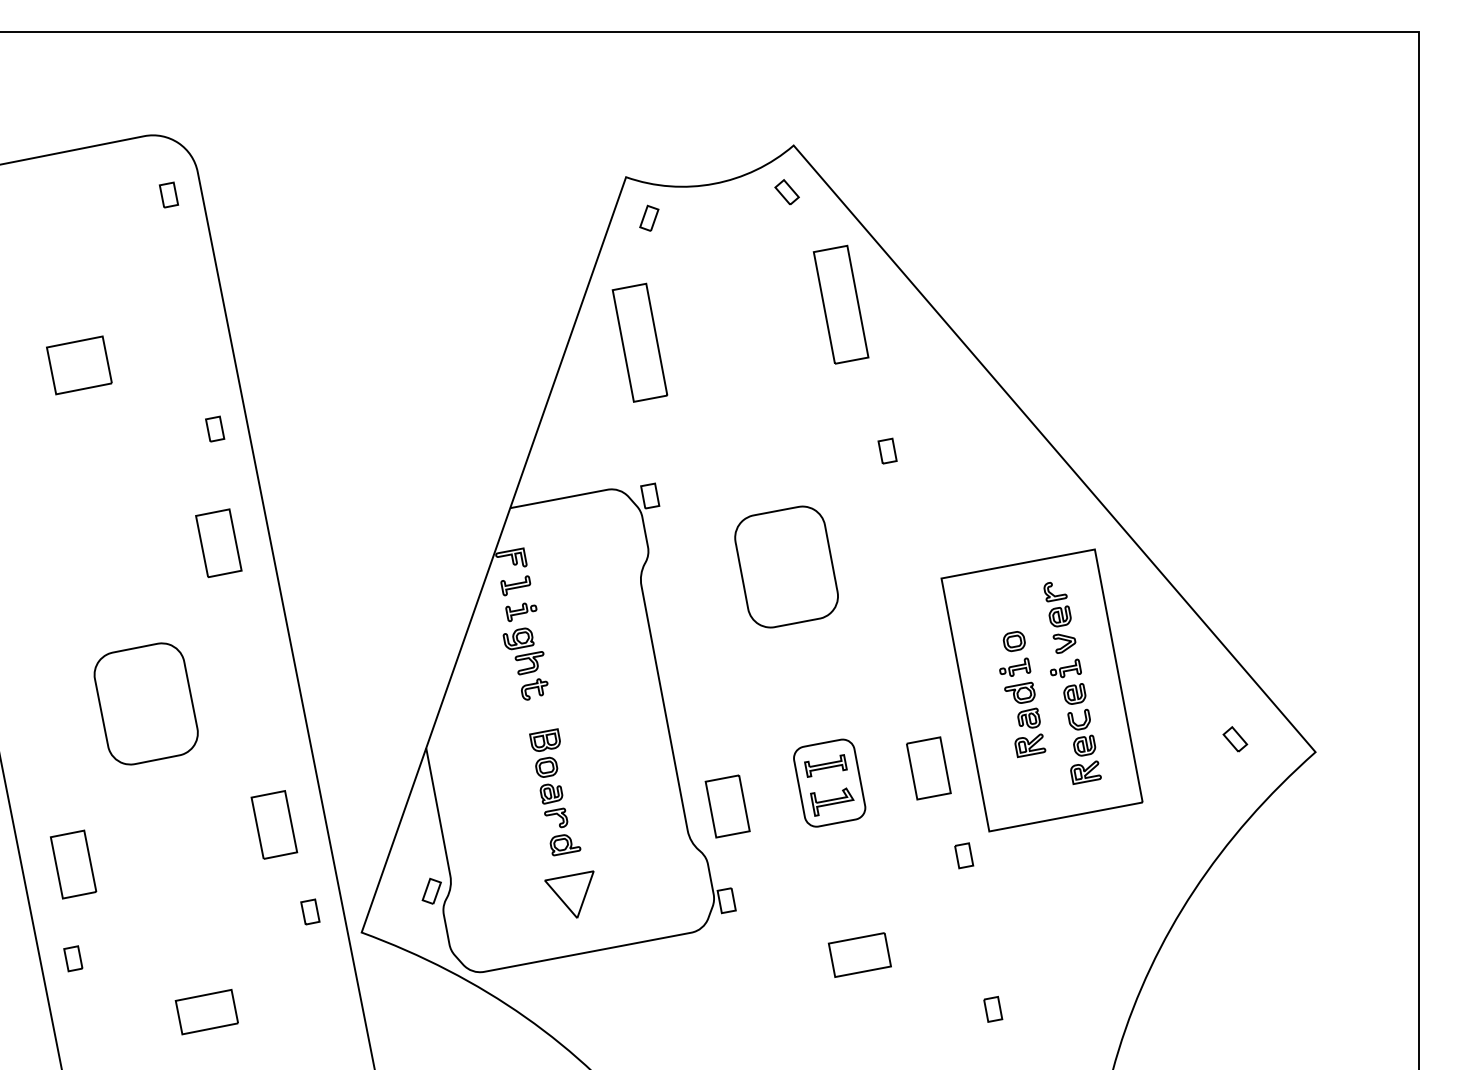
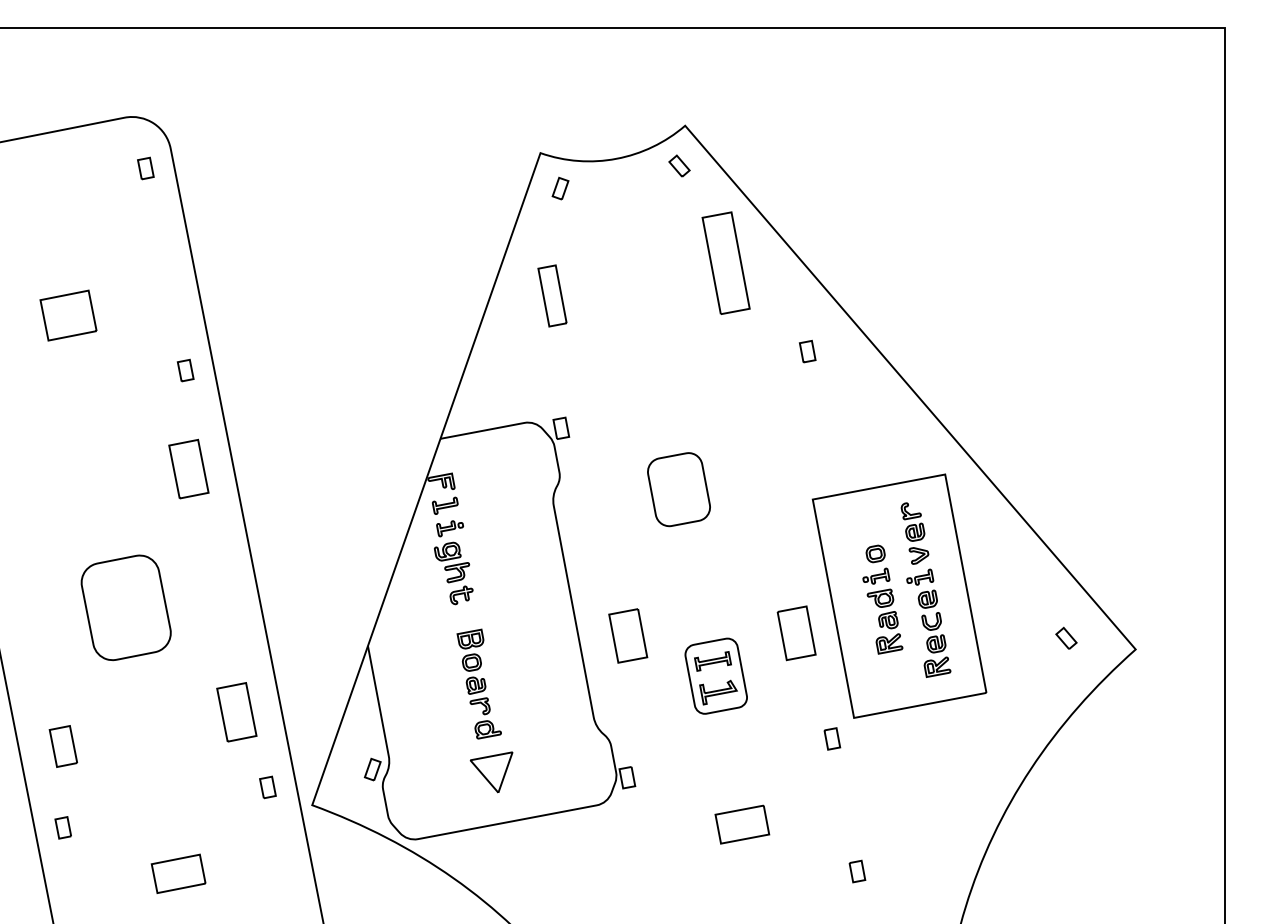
part: (639, 342) -> (552, 295), size x0.6
part: (887, 450) -> (807, 351), moved
part: (786, 566) -> (678, 489), size x0.7
part: (928, 768) -> (796, 633), moved
part: (727, 806) -> (628, 635), moved
part: (73, 864) -> (63, 746), size x0.7

